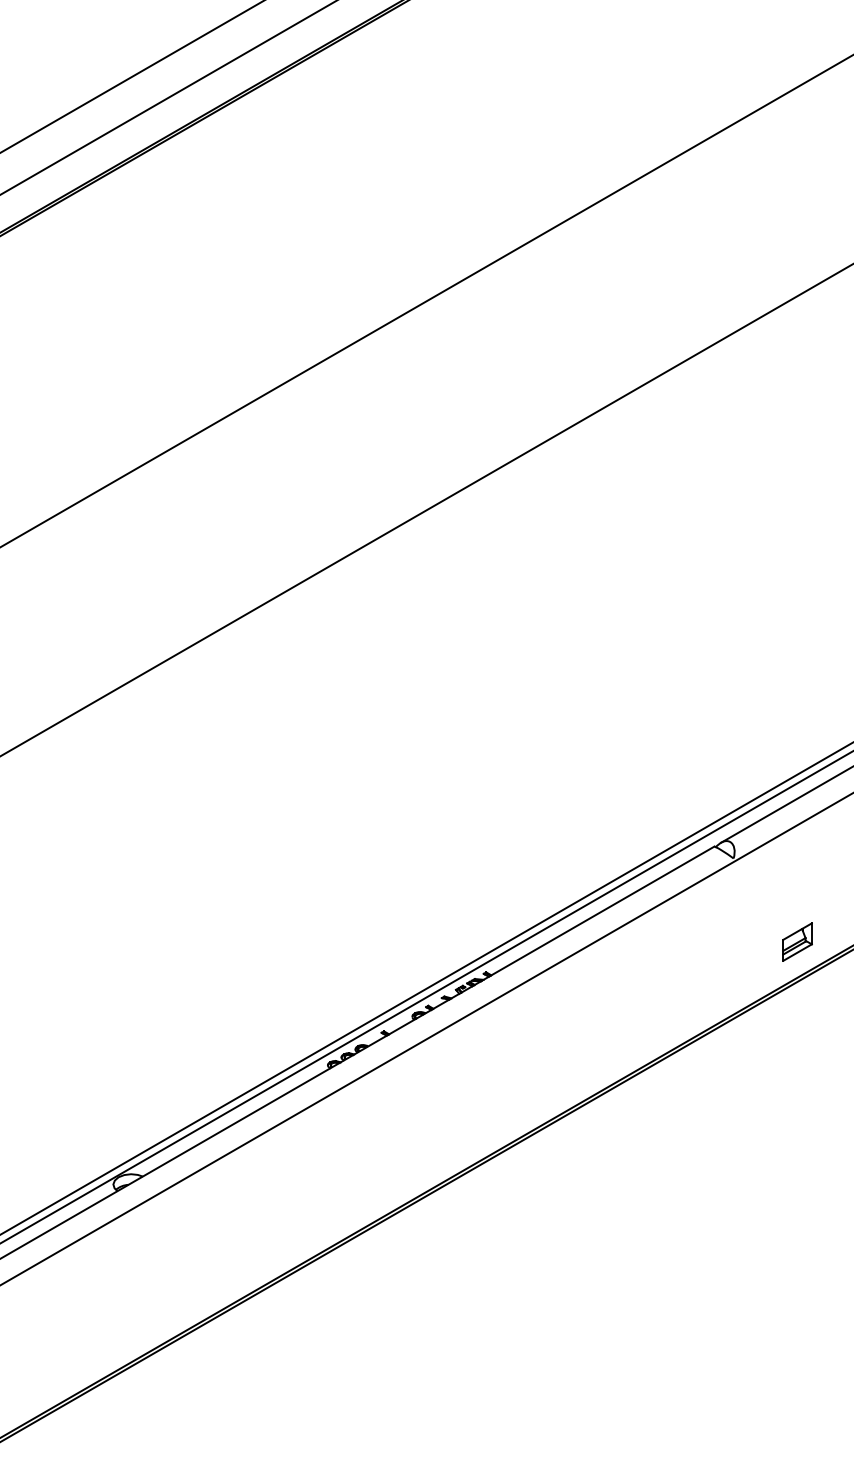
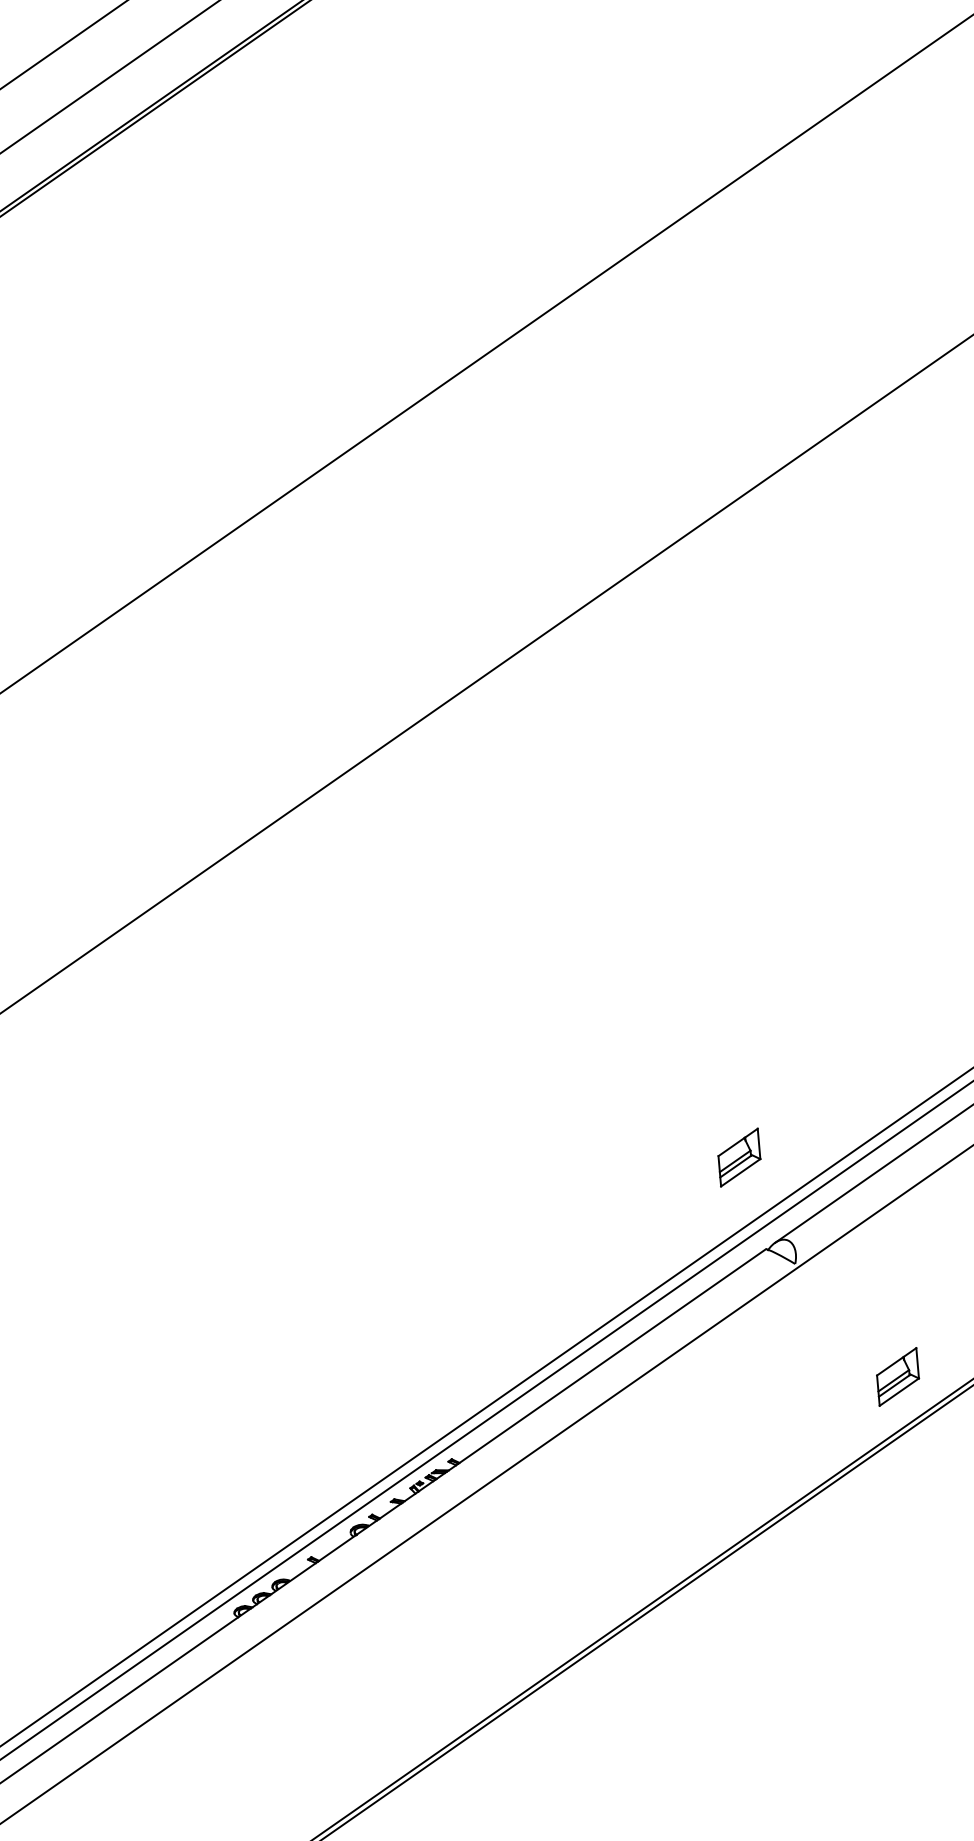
part: (701, 781) -> (739, 1156), added

